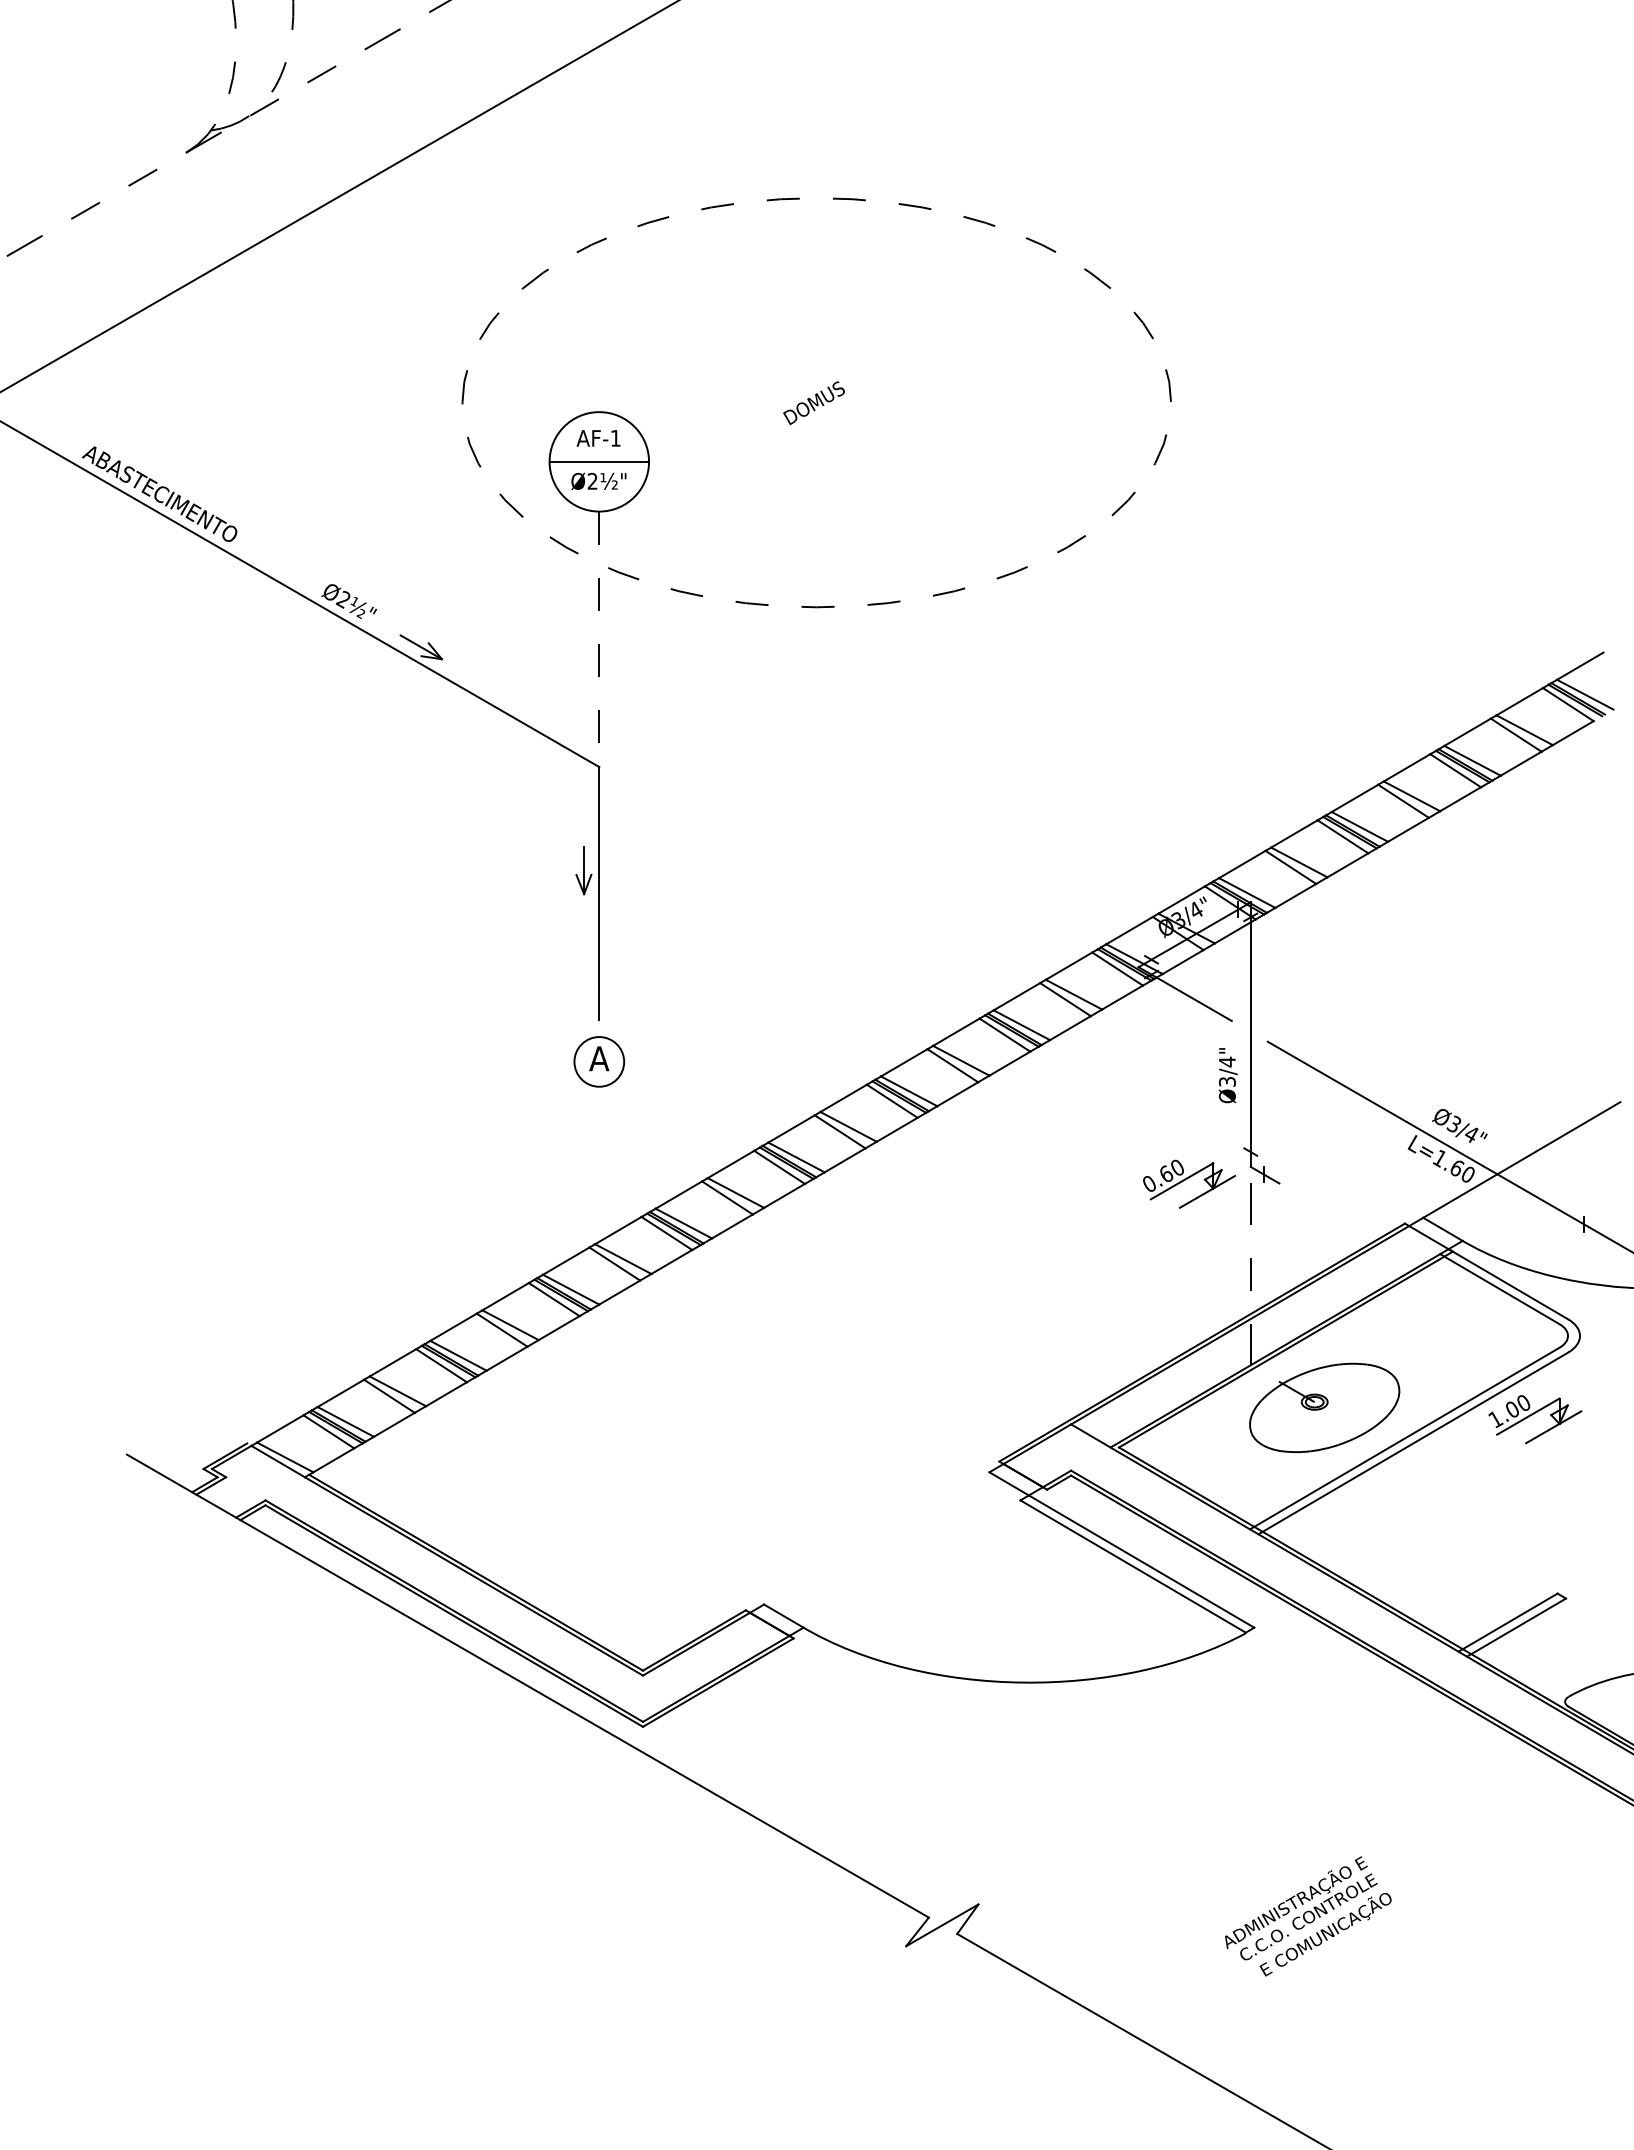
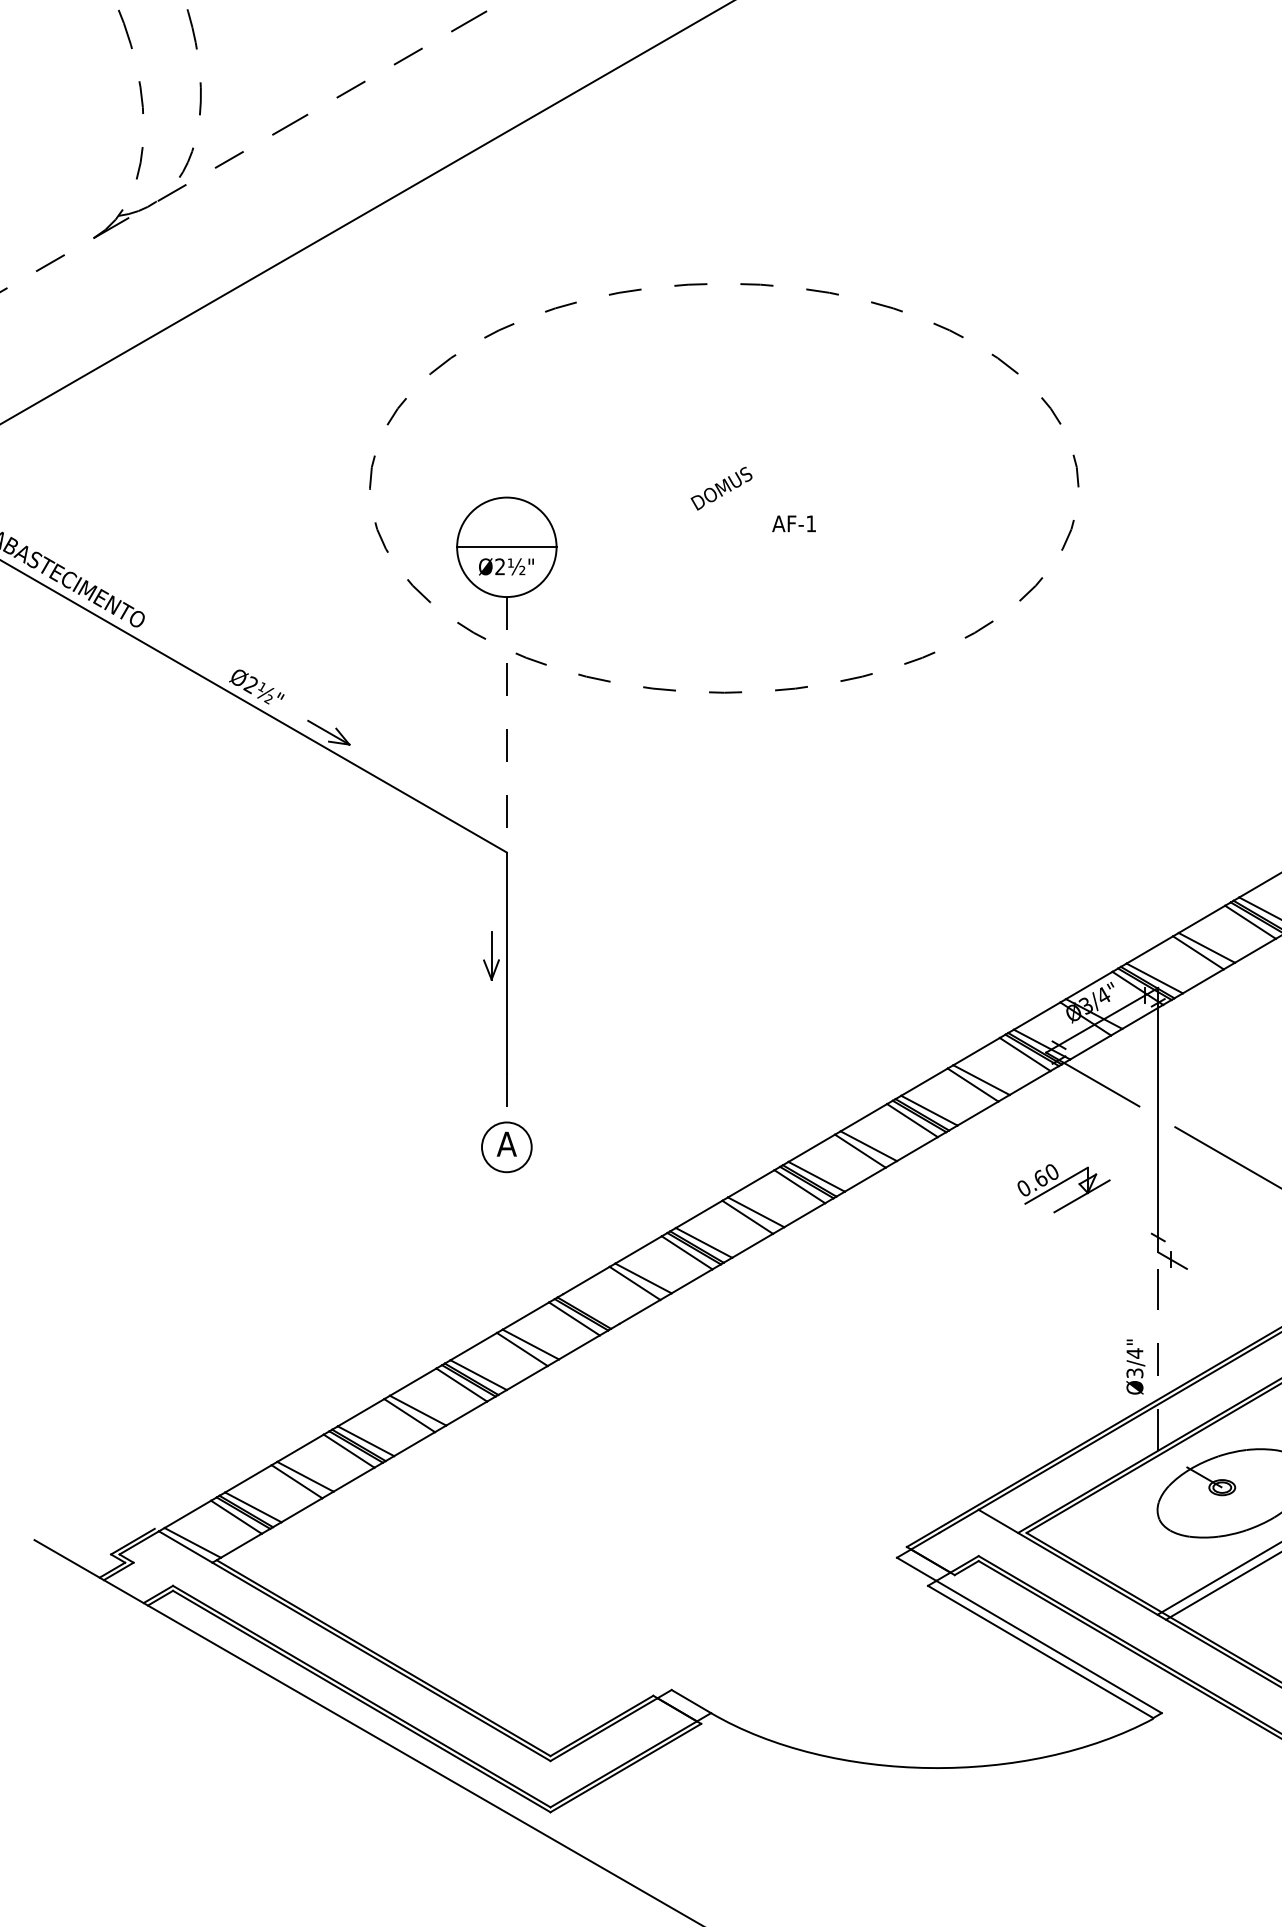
text: (598, 438) -> (794, 523), moved
text: (1227, 1075) -> (1135, 1366), moved
part: (1189, 1183) -> (1064, 1187), moved
line: (683, 1223) -> (591, 1308), removed

